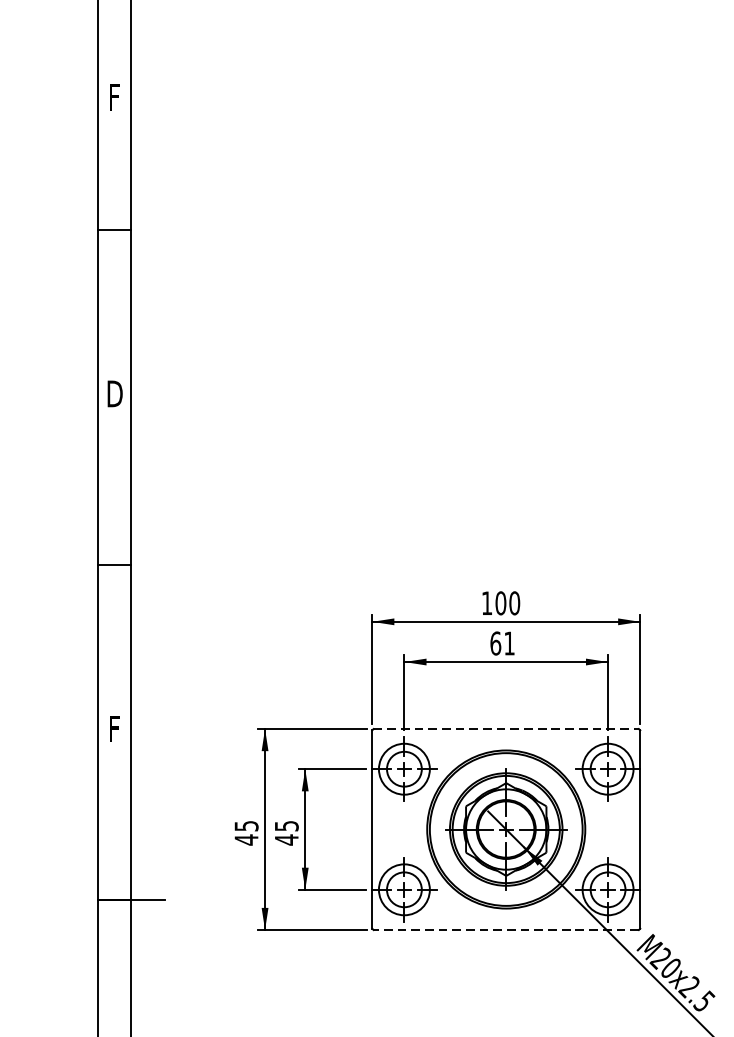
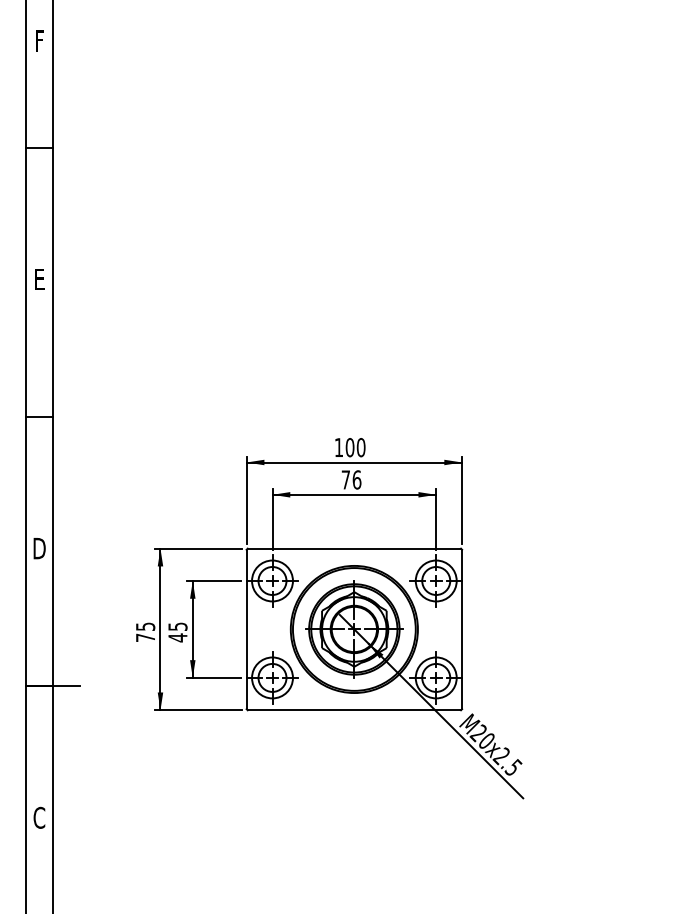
text: (115, 392) -> (40, 278), D -> E
text: (502, 642) -> (351, 479), 61 -> 76
text: (114, 728) -> (39, 548), F -> D
line: (506, 728) -> (354, 548), dashed -> solid
text: (246, 839) -> (145, 637), 45 -> 75
line: (506, 930) -> (354, 710), dashed -> solid

